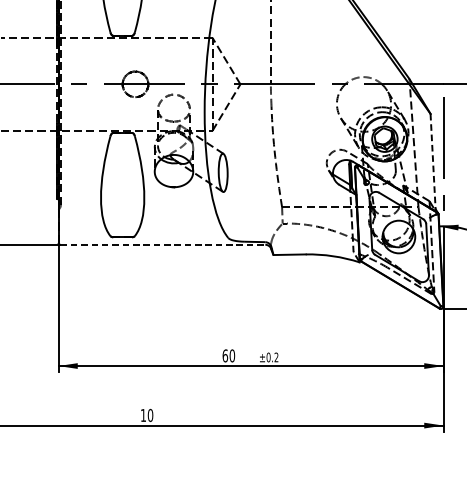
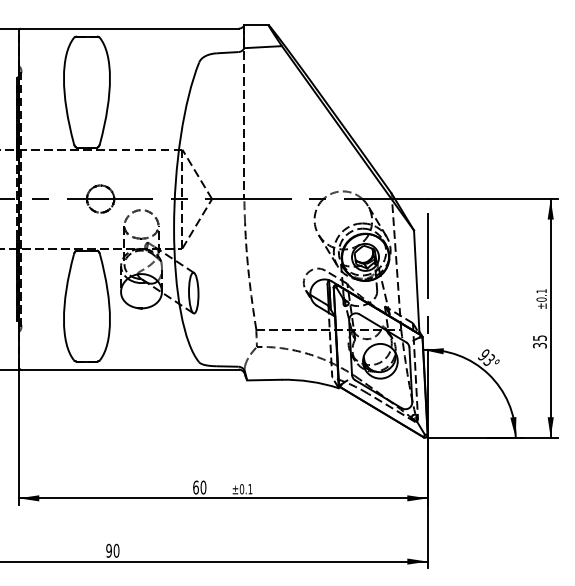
line: (432, 162) -> (416, 282), dashed -> solid
line: (162, 244) -> (129, 369), dashed -> solid
text: (276, 357) -> (250, 489), ±0.2 -> ±0.1
text: (142, 415) -> (108, 550), 10 -> 90

